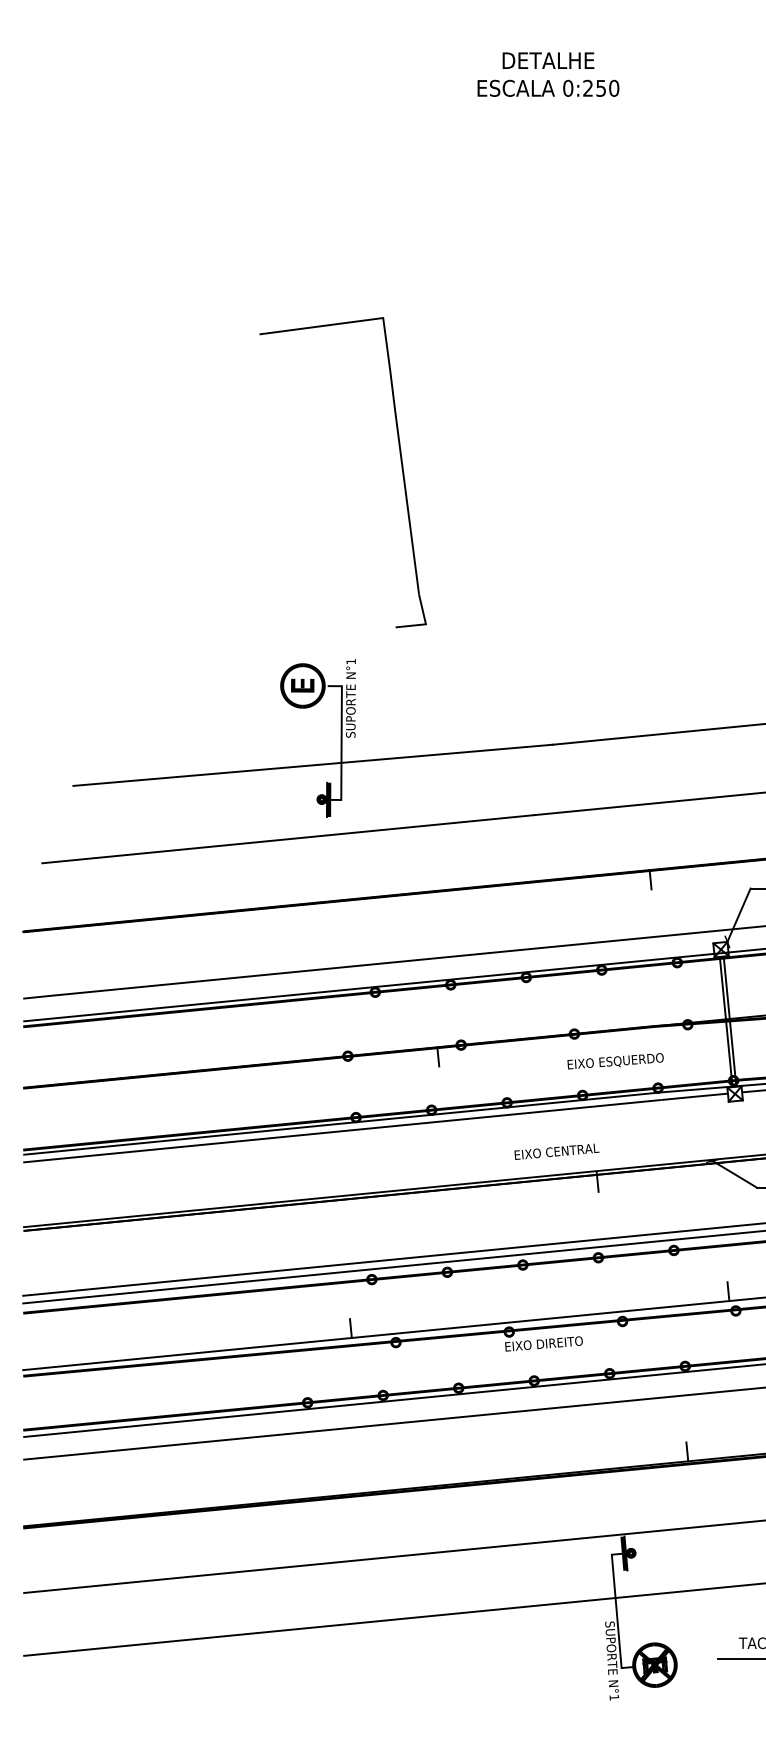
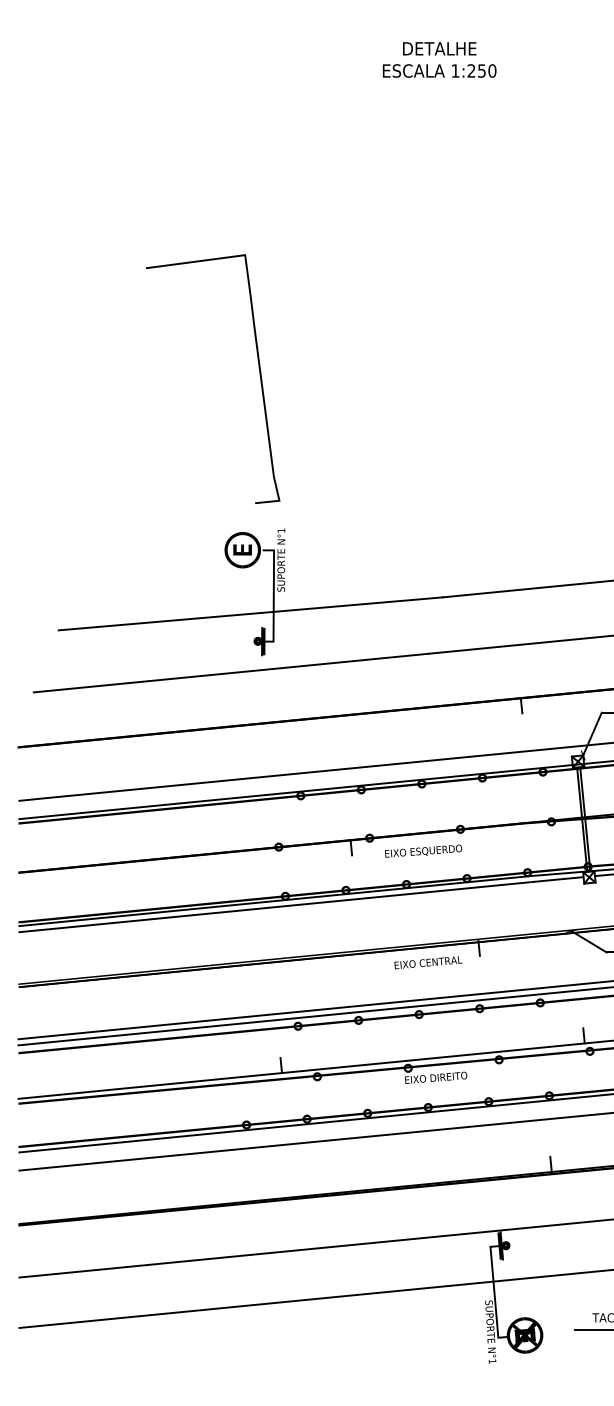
text: (568, 87) -> (455, 70), 0:250 -> 1:250
part: (399, 459) -> (258, 368), moved
text: (615, 1060) -> (423, 850), moved
text: (556, 1151) -> (428, 962), moved

